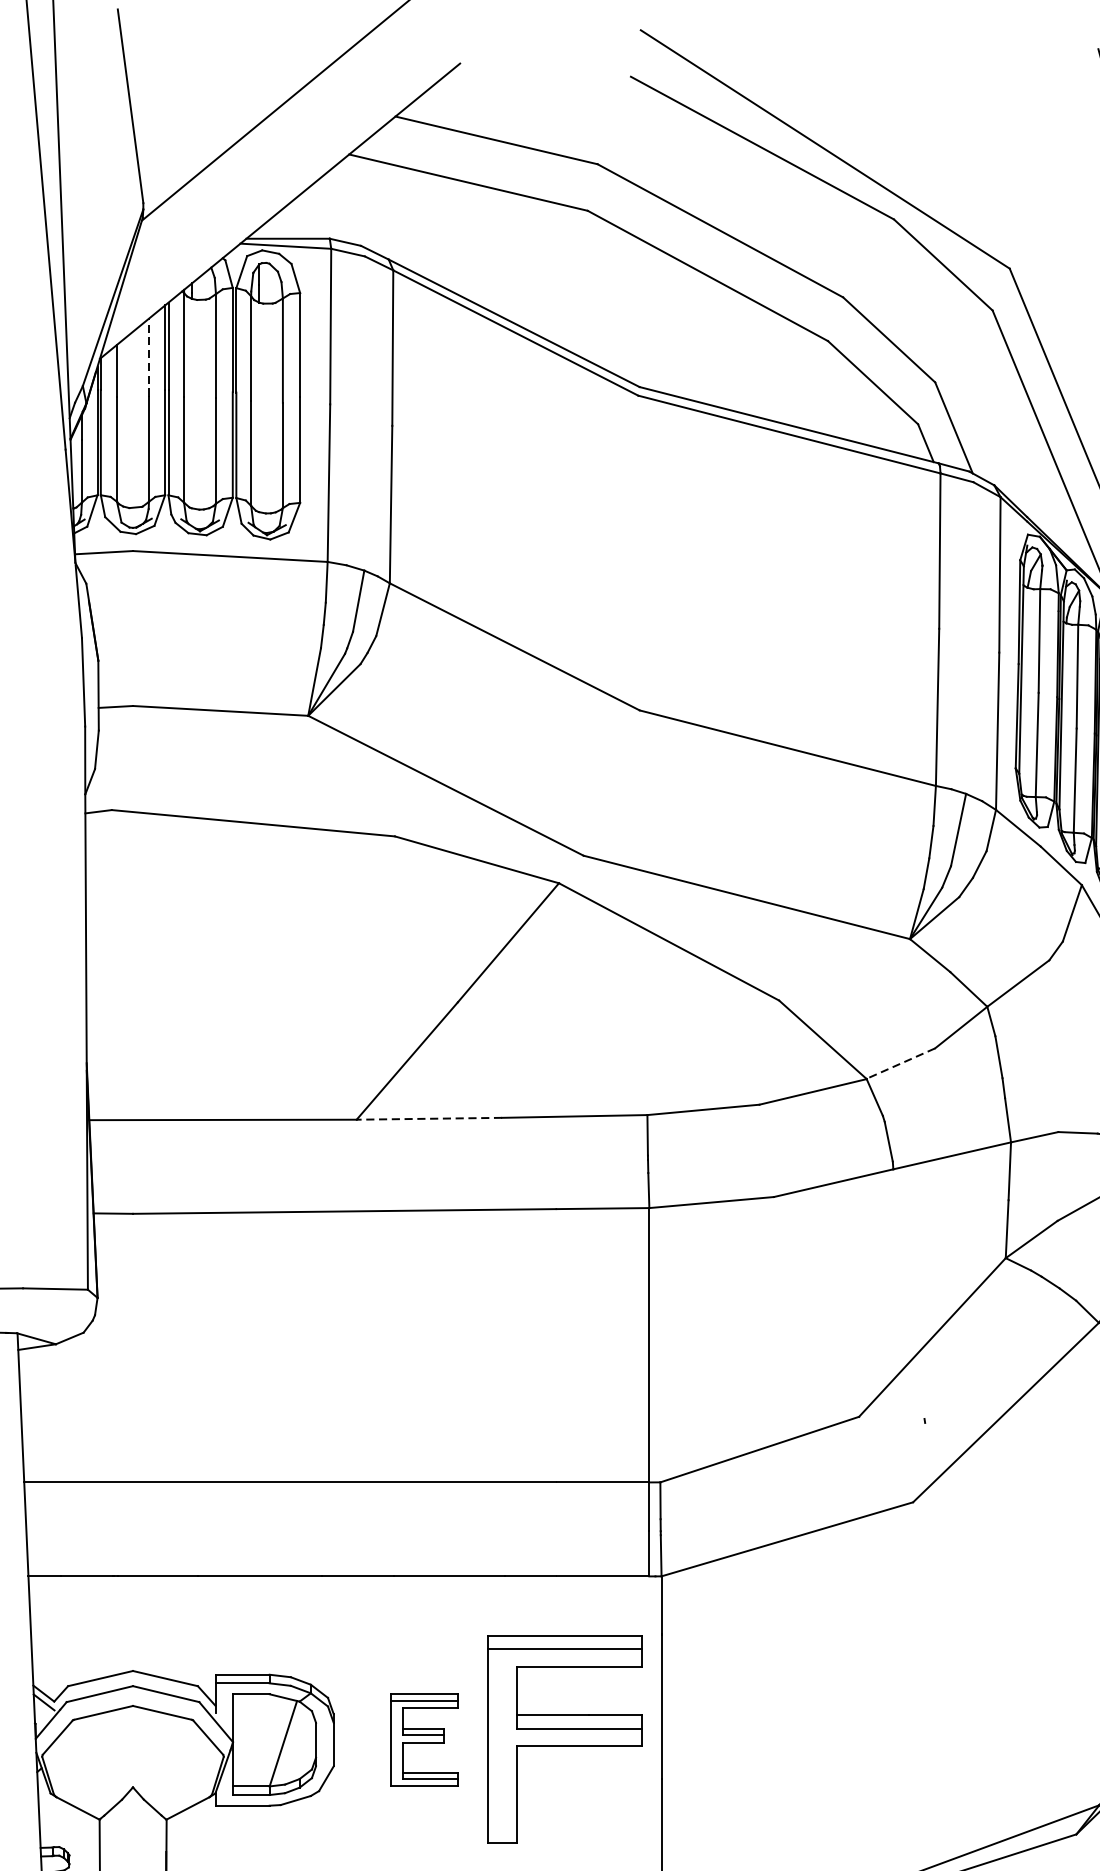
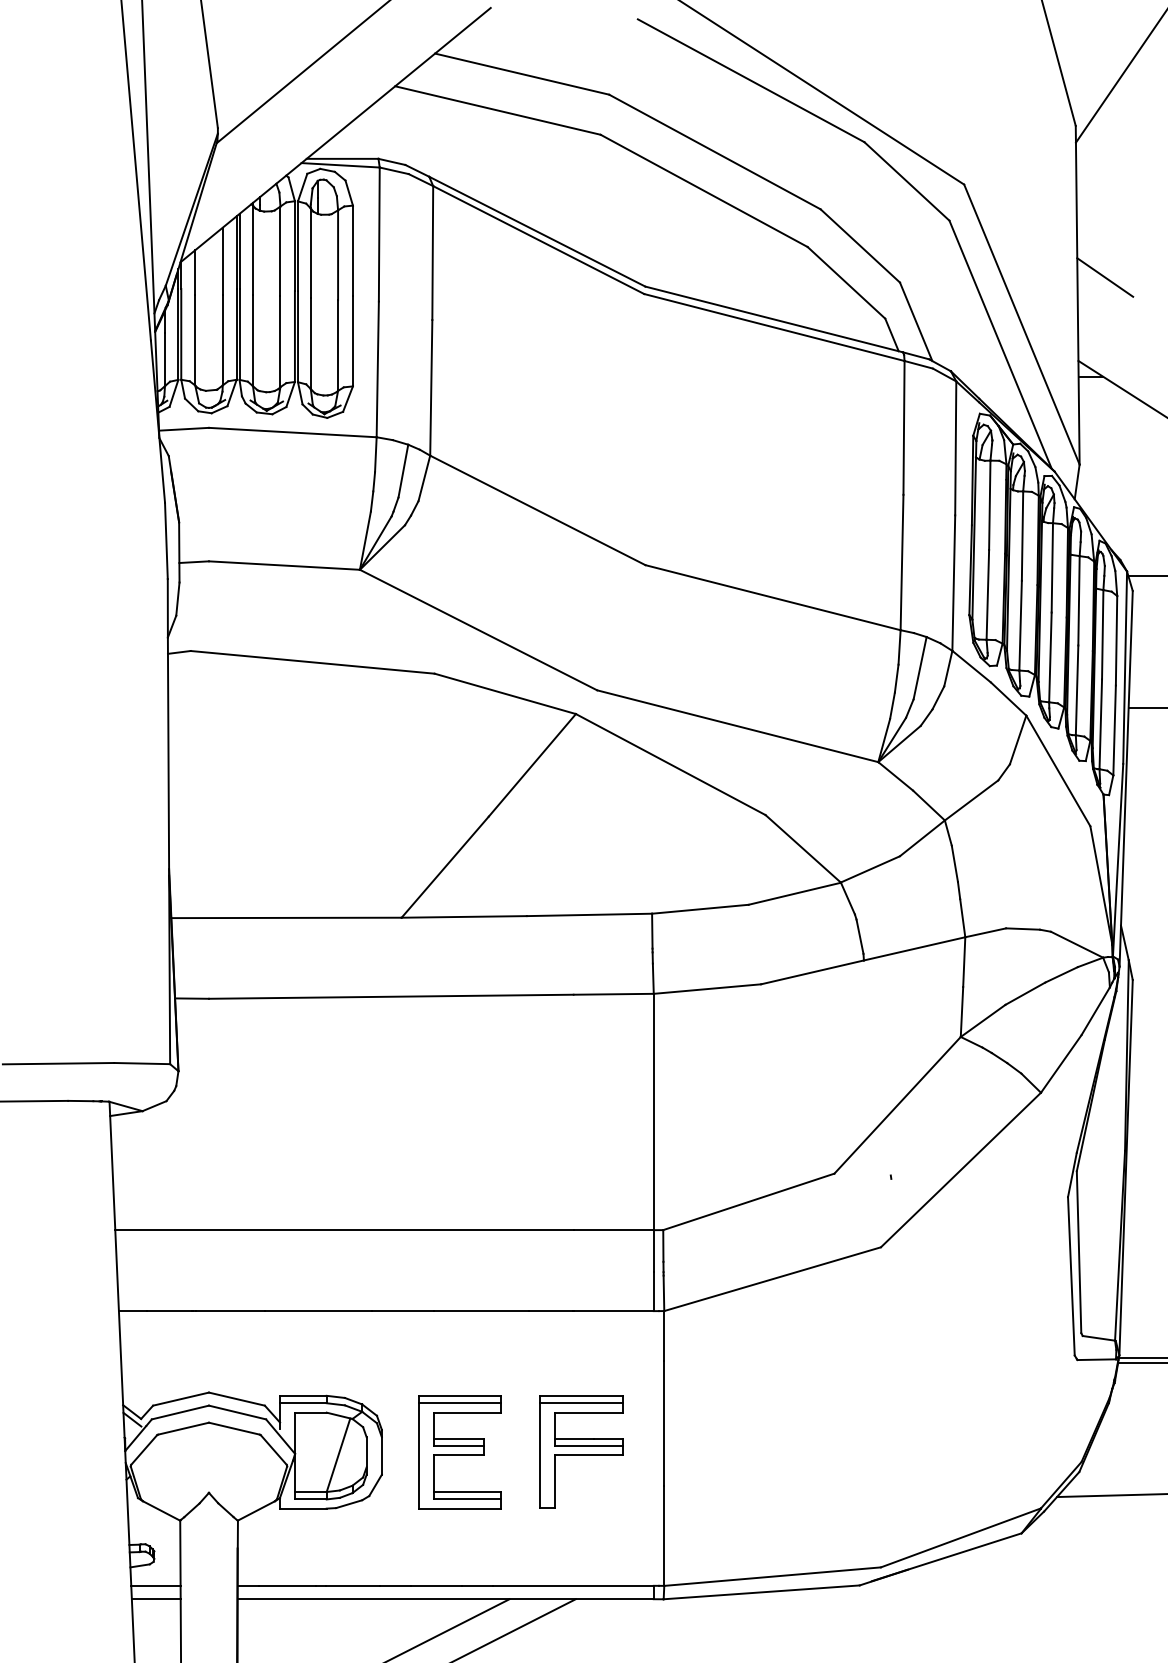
line: (148, 357) -> (222, 261), dashed -> solid
line: (899, 1063) -> (869, 869), dashed -> solid
line: (429, 1118) -> (464, 916), dashed -> solid
part: (565, 1739) -> (581, 1451), size x0.62
part: (423, 1740) -> (459, 1452), size x1.43

